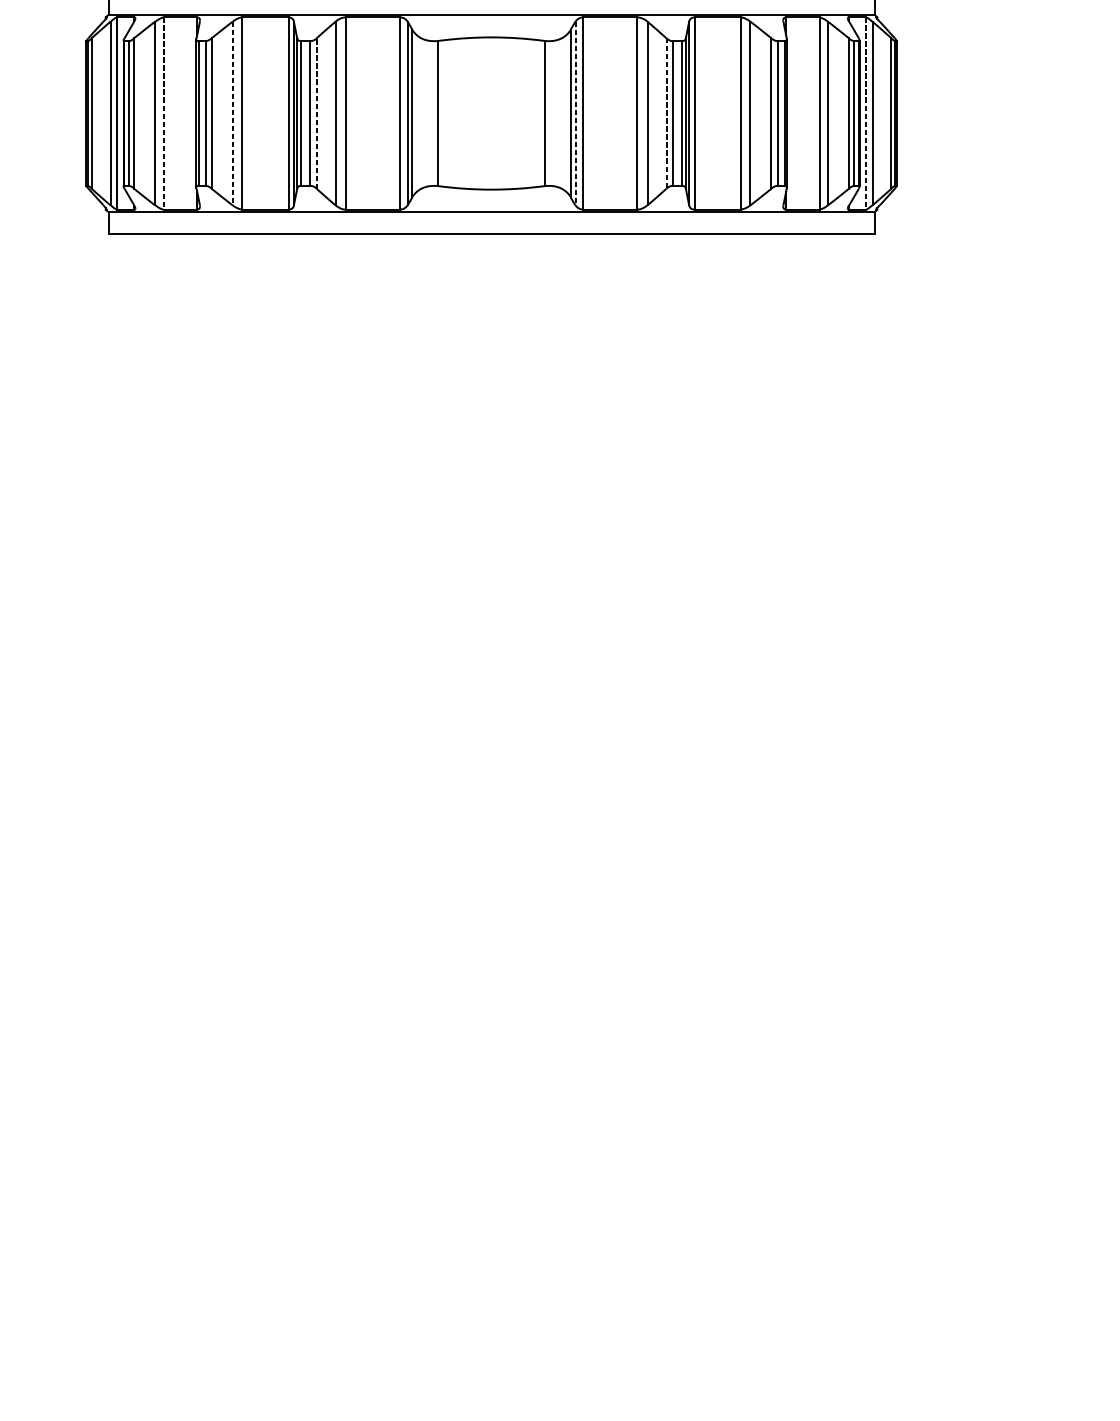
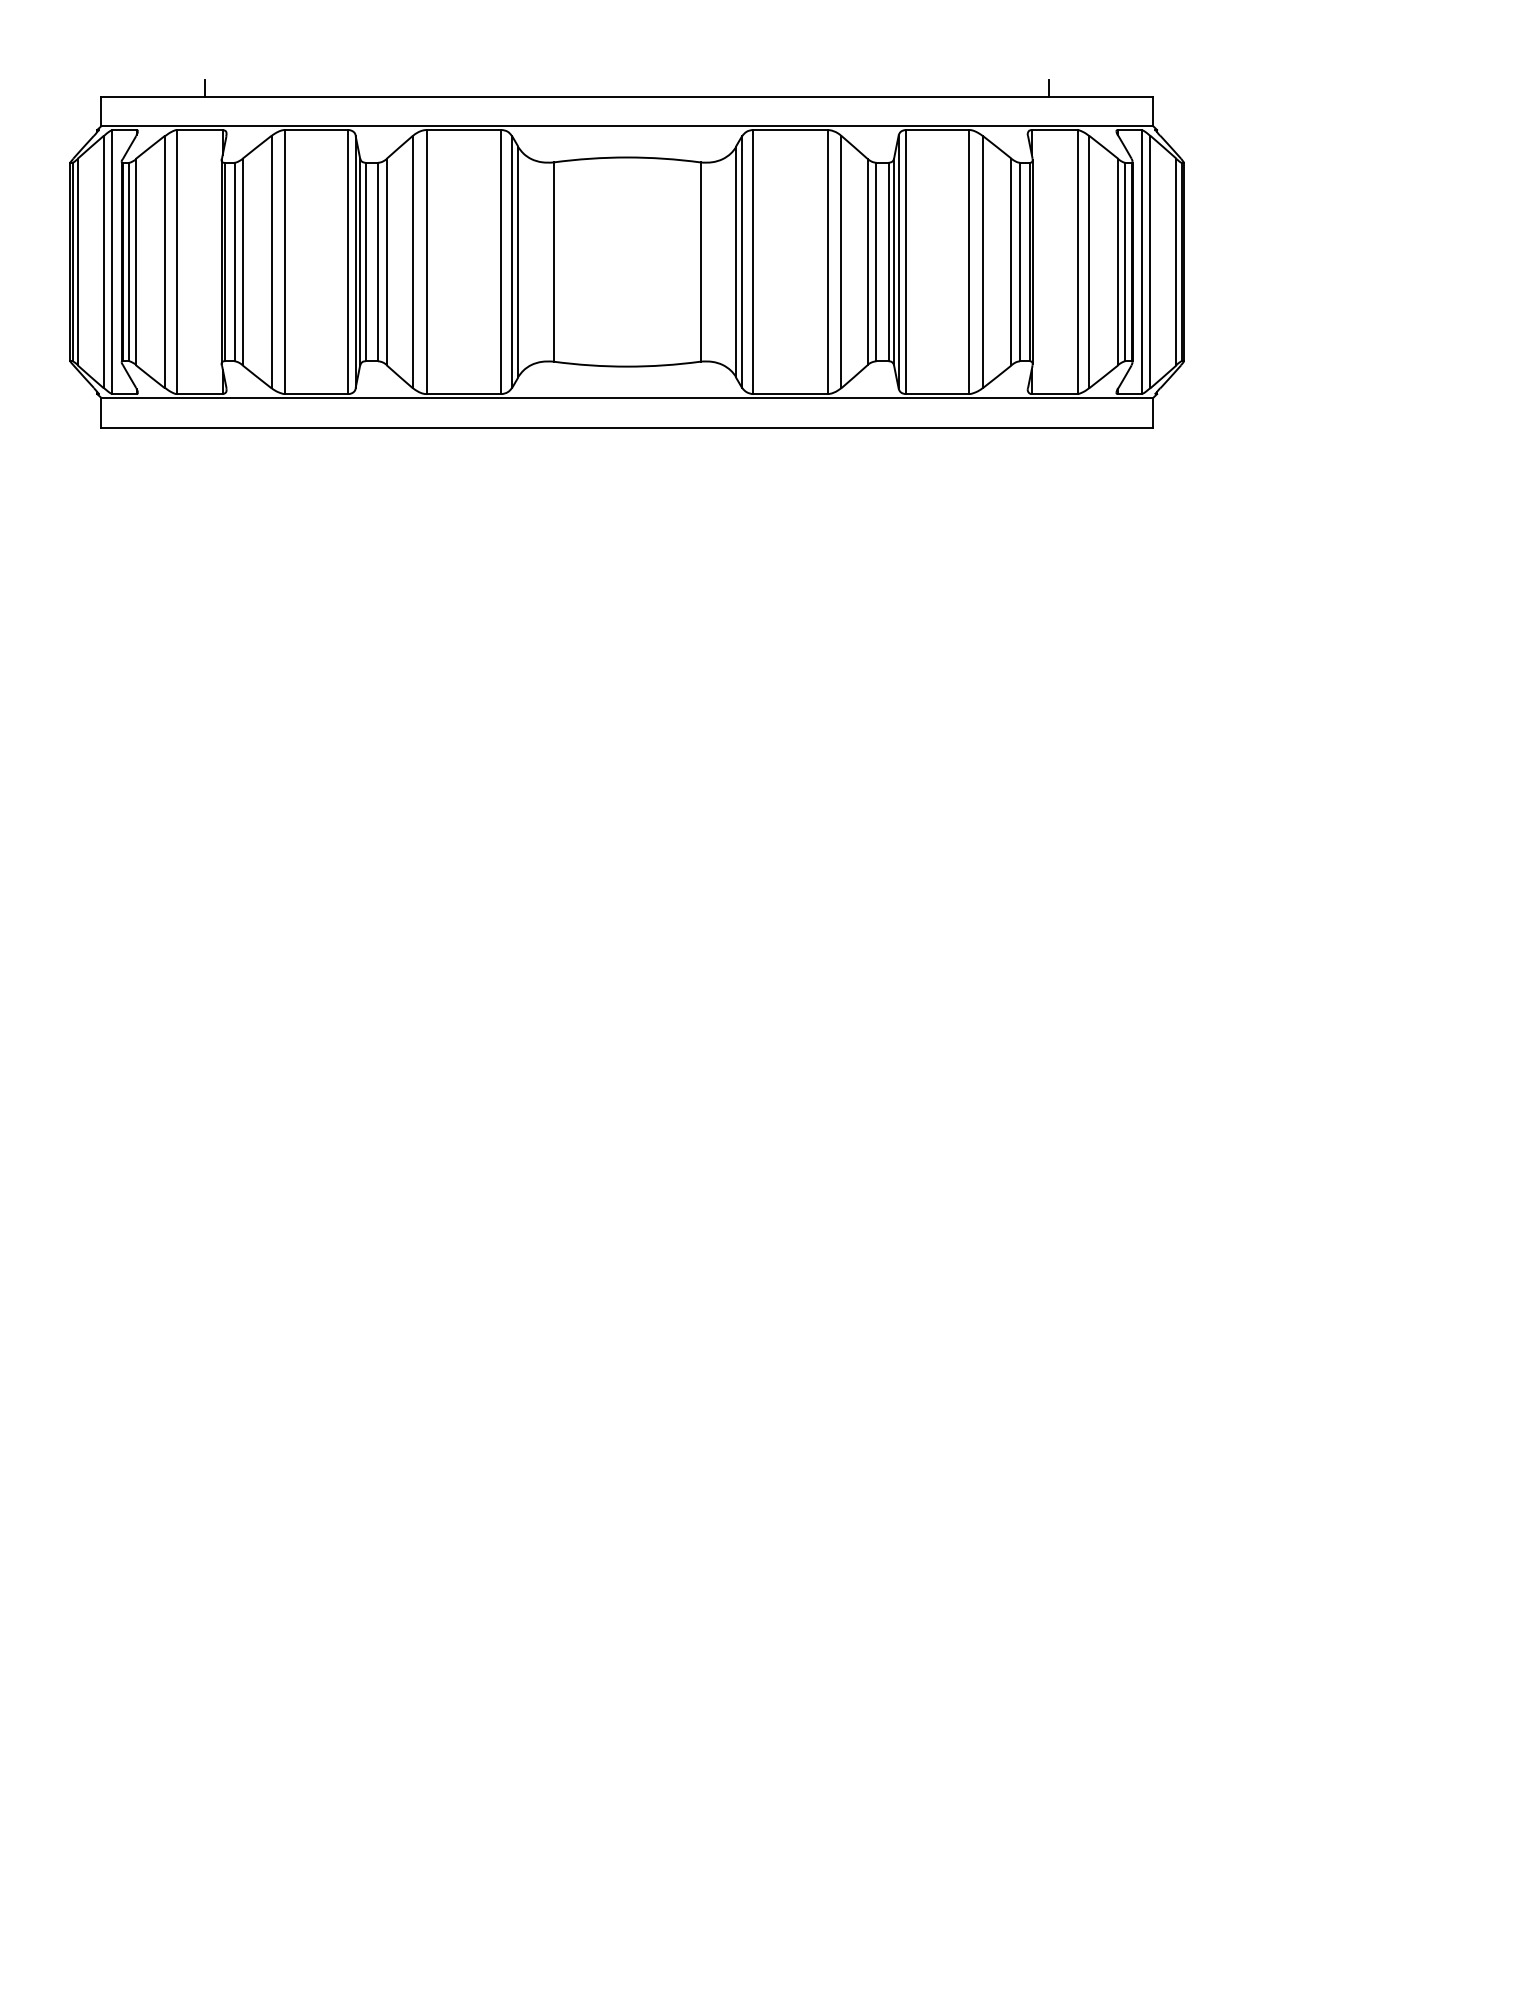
line: (163, 113) -> (176, 262), dashed -> solid
line: (232, 113) -> (271, 262), dashed -> solid
line: (317, 113) -> (387, 261), dashed -> solid
line: (575, 113) -> (742, 262), dashed -> solid
line: (666, 113) -> (867, 262), dashed -> solid
line: (866, 113) -> (1141, 262), dashed -> solid

